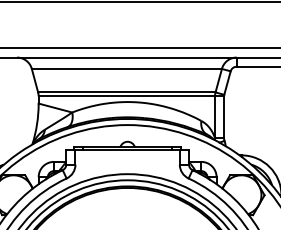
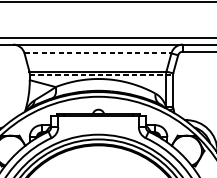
line: (127, 68) -> (98, 53), solid -> dashed
line: (131, 96) -> (101, 74), solid -> dashed

